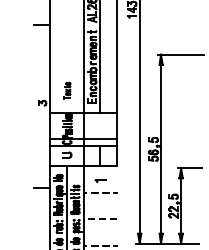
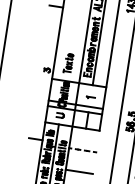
part: (67, 90) -> (68, 63), size x1.43
part: (100, 180) -> (90, 97), moved
line: (100, 219) -> (79, 171), dashed -> solid

